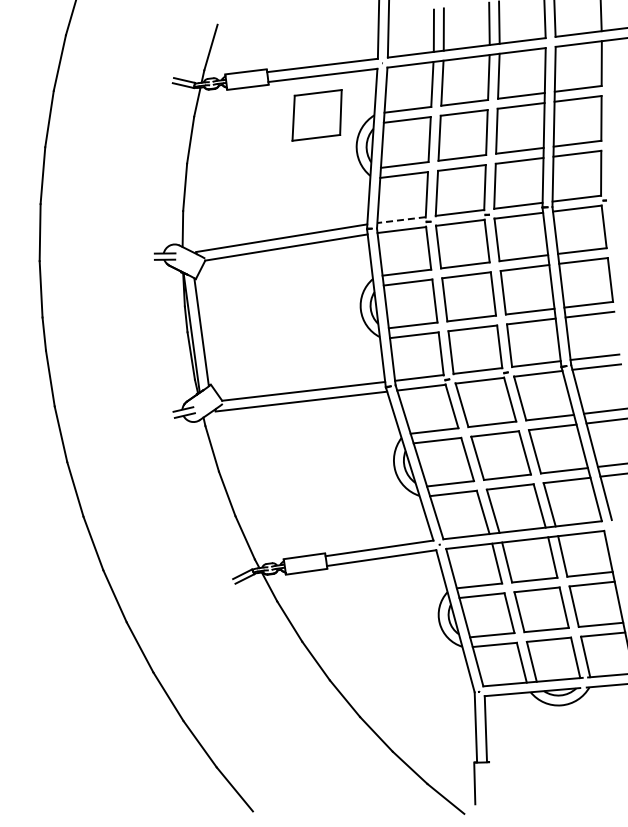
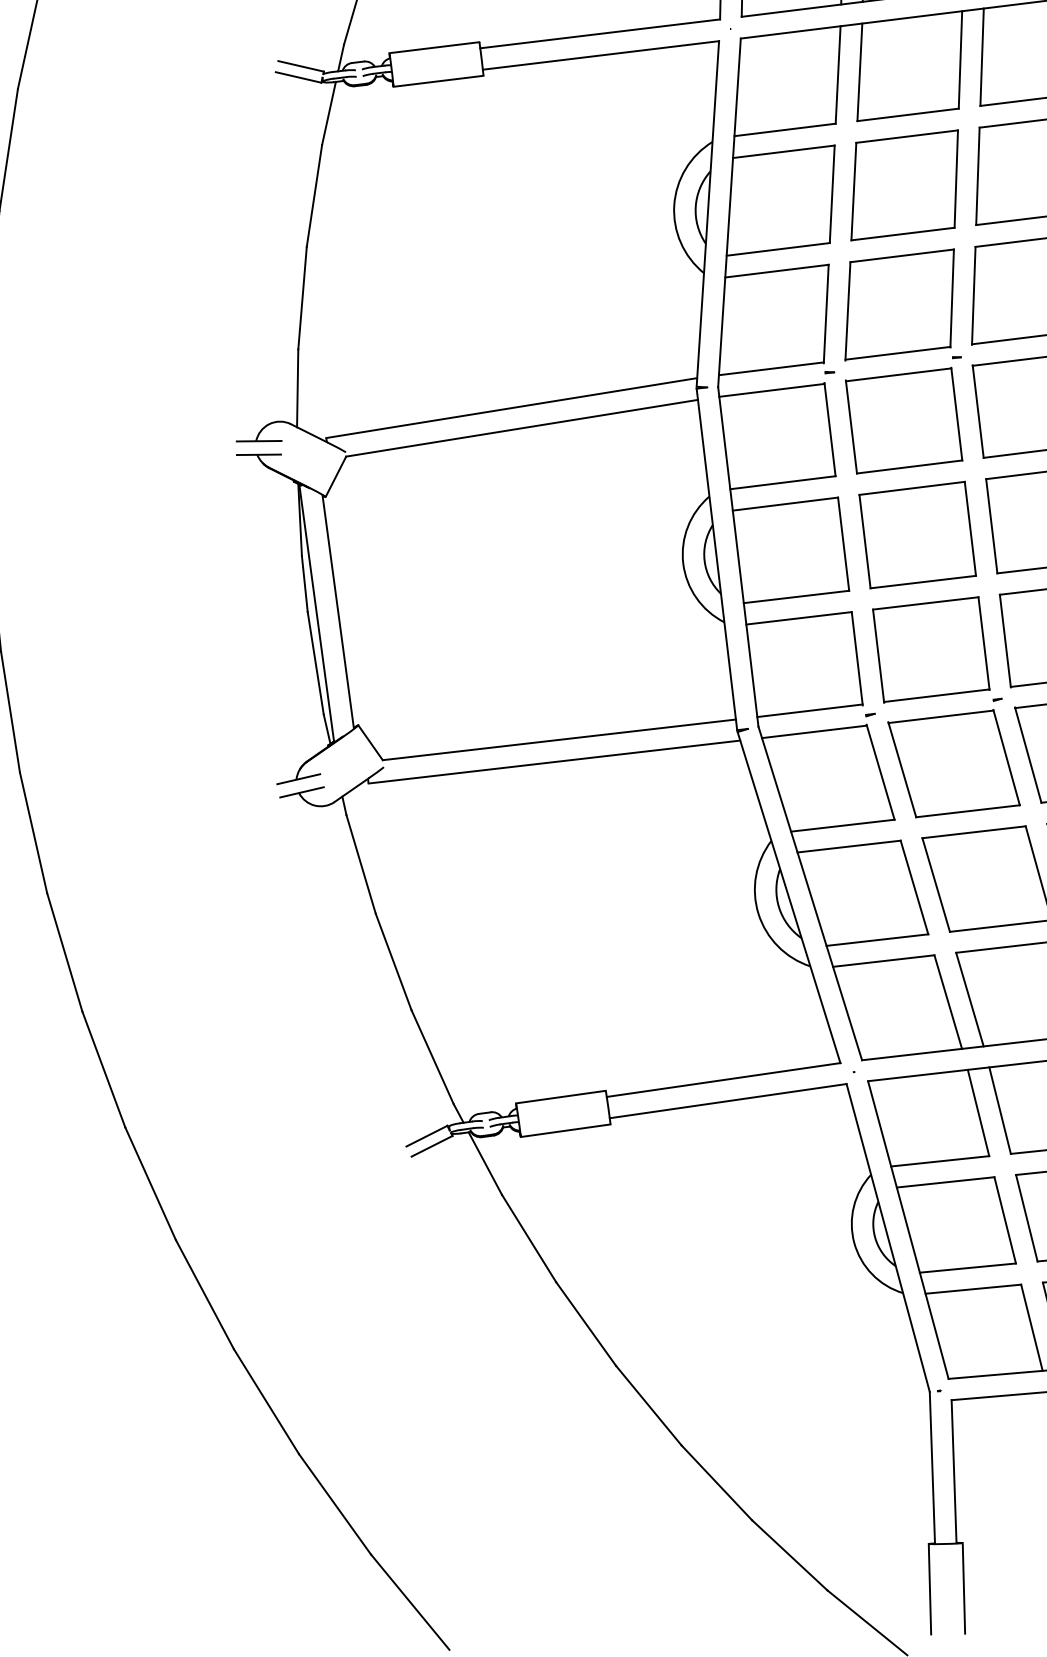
part: (316, 115) -> (587, 142), removed
line: (401, 220) -> (771, 369), dashed -> solid
line: (490, 782) -> (964, 1587), added

